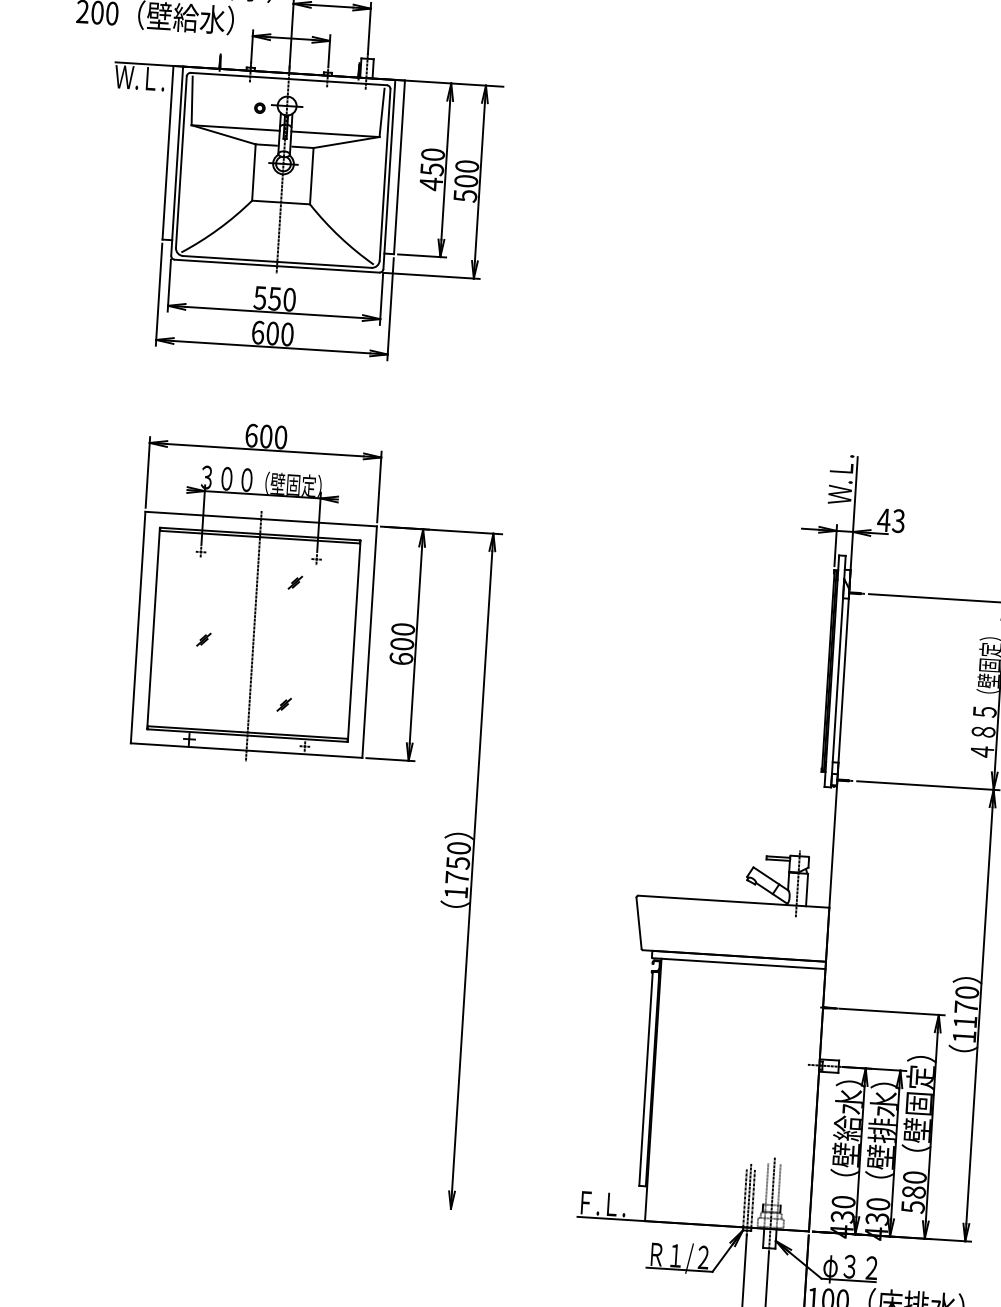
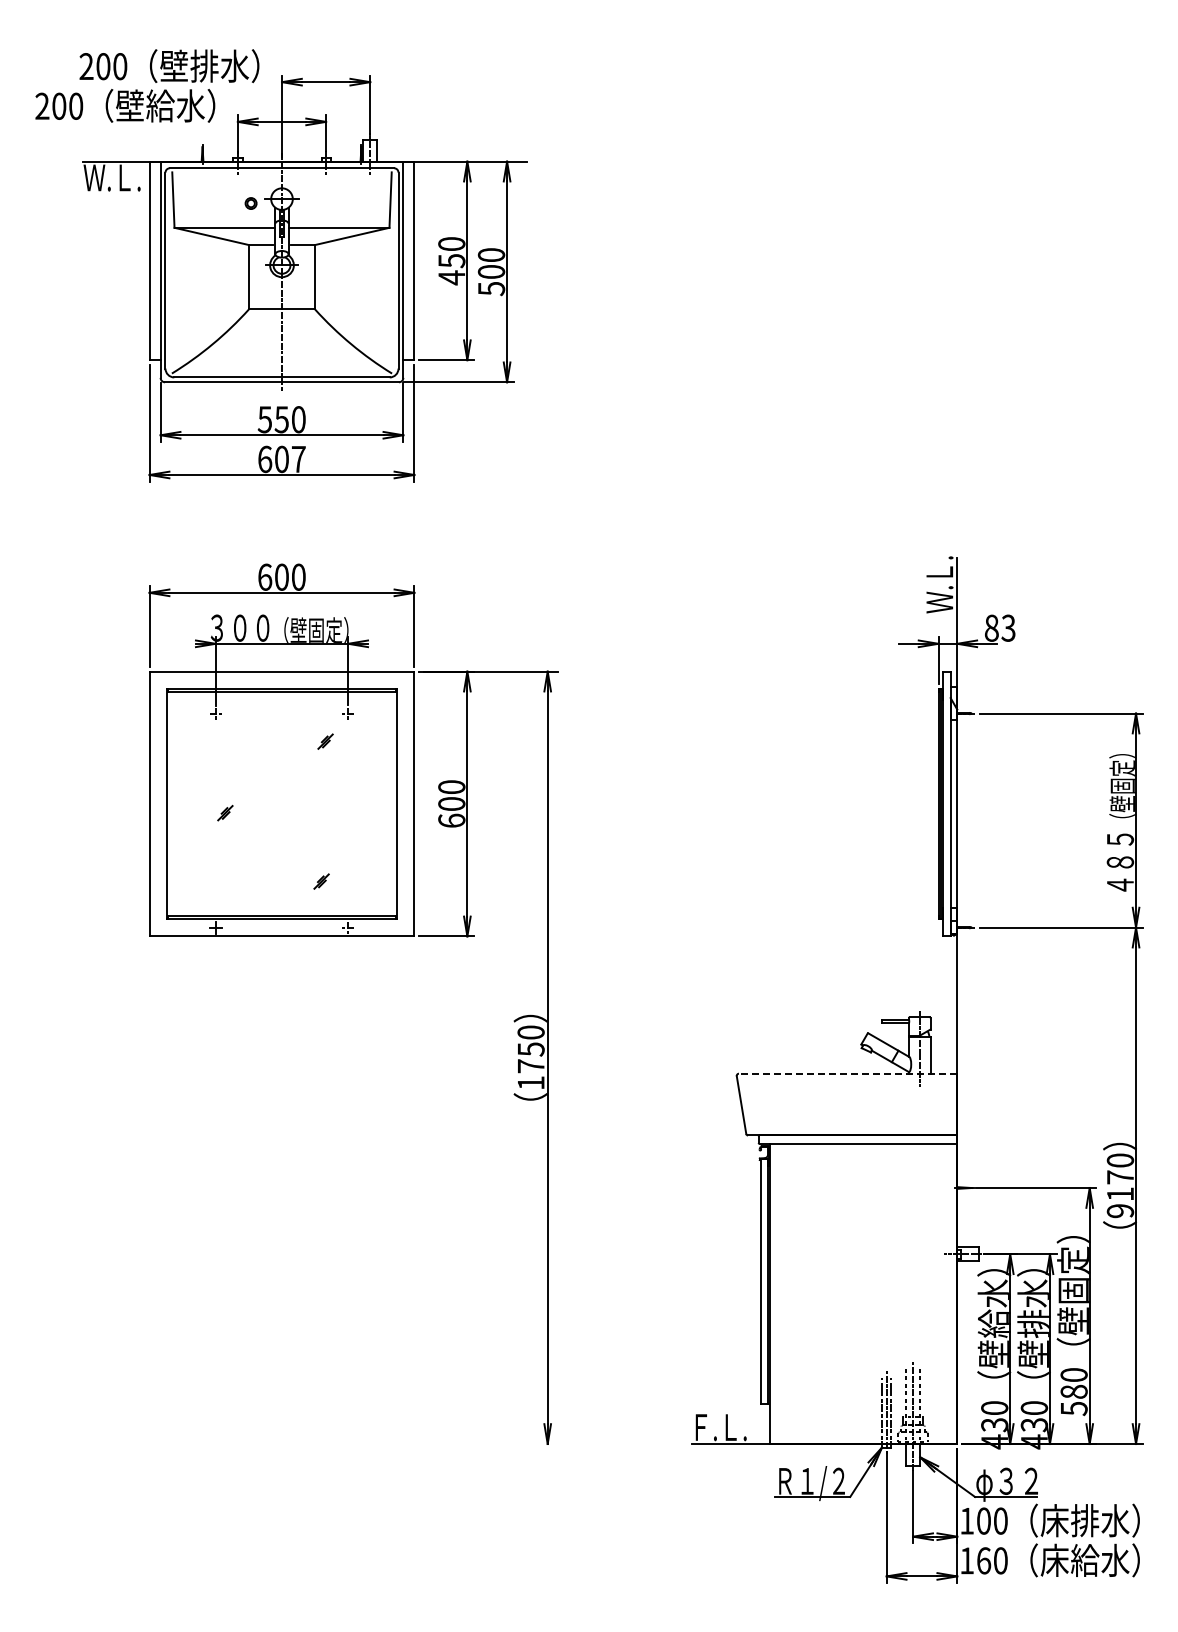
text: (287, 334) -> (298, 459), 600 -> 607
text: (883, 519) -> (991, 627), 43 -> 83
line: (254, 636) -> (282, 805), removed
line: (733, 901) -> (847, 1073), solid -> dashed
text: (964, 1037) -> (1120, 1211), 1170 -> 9170

